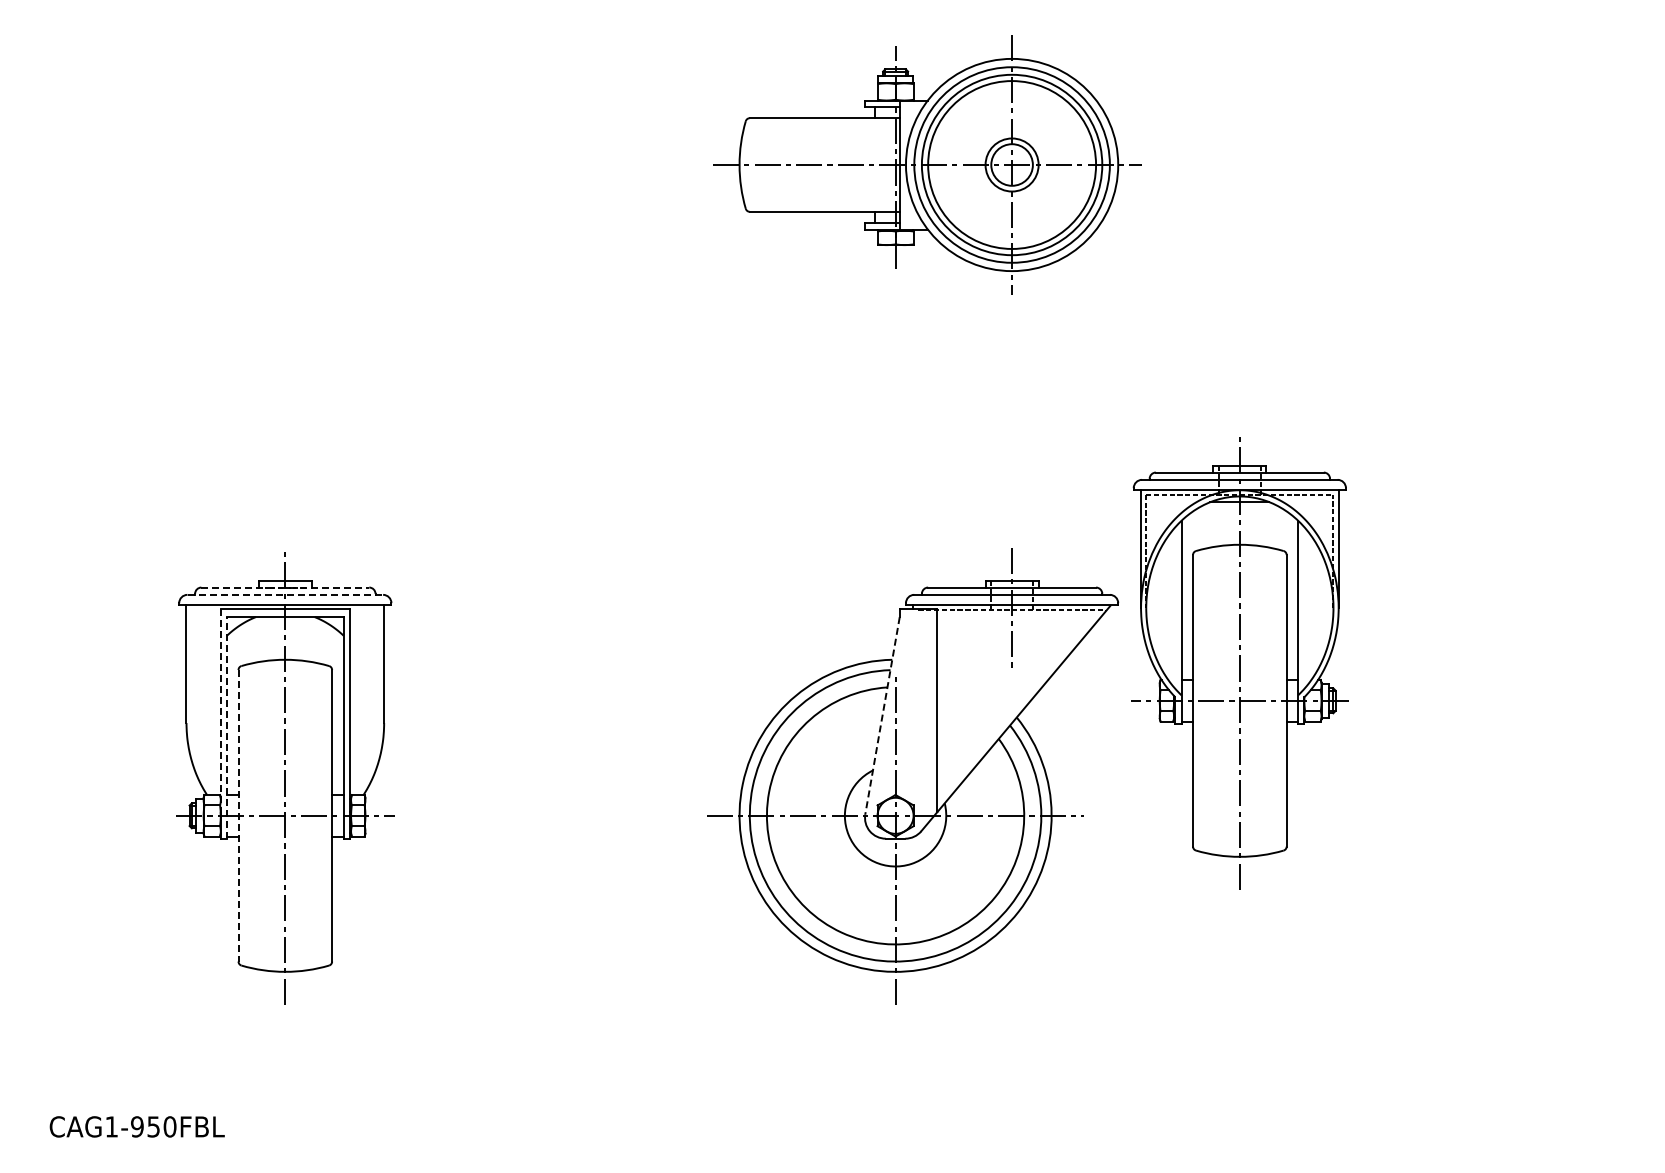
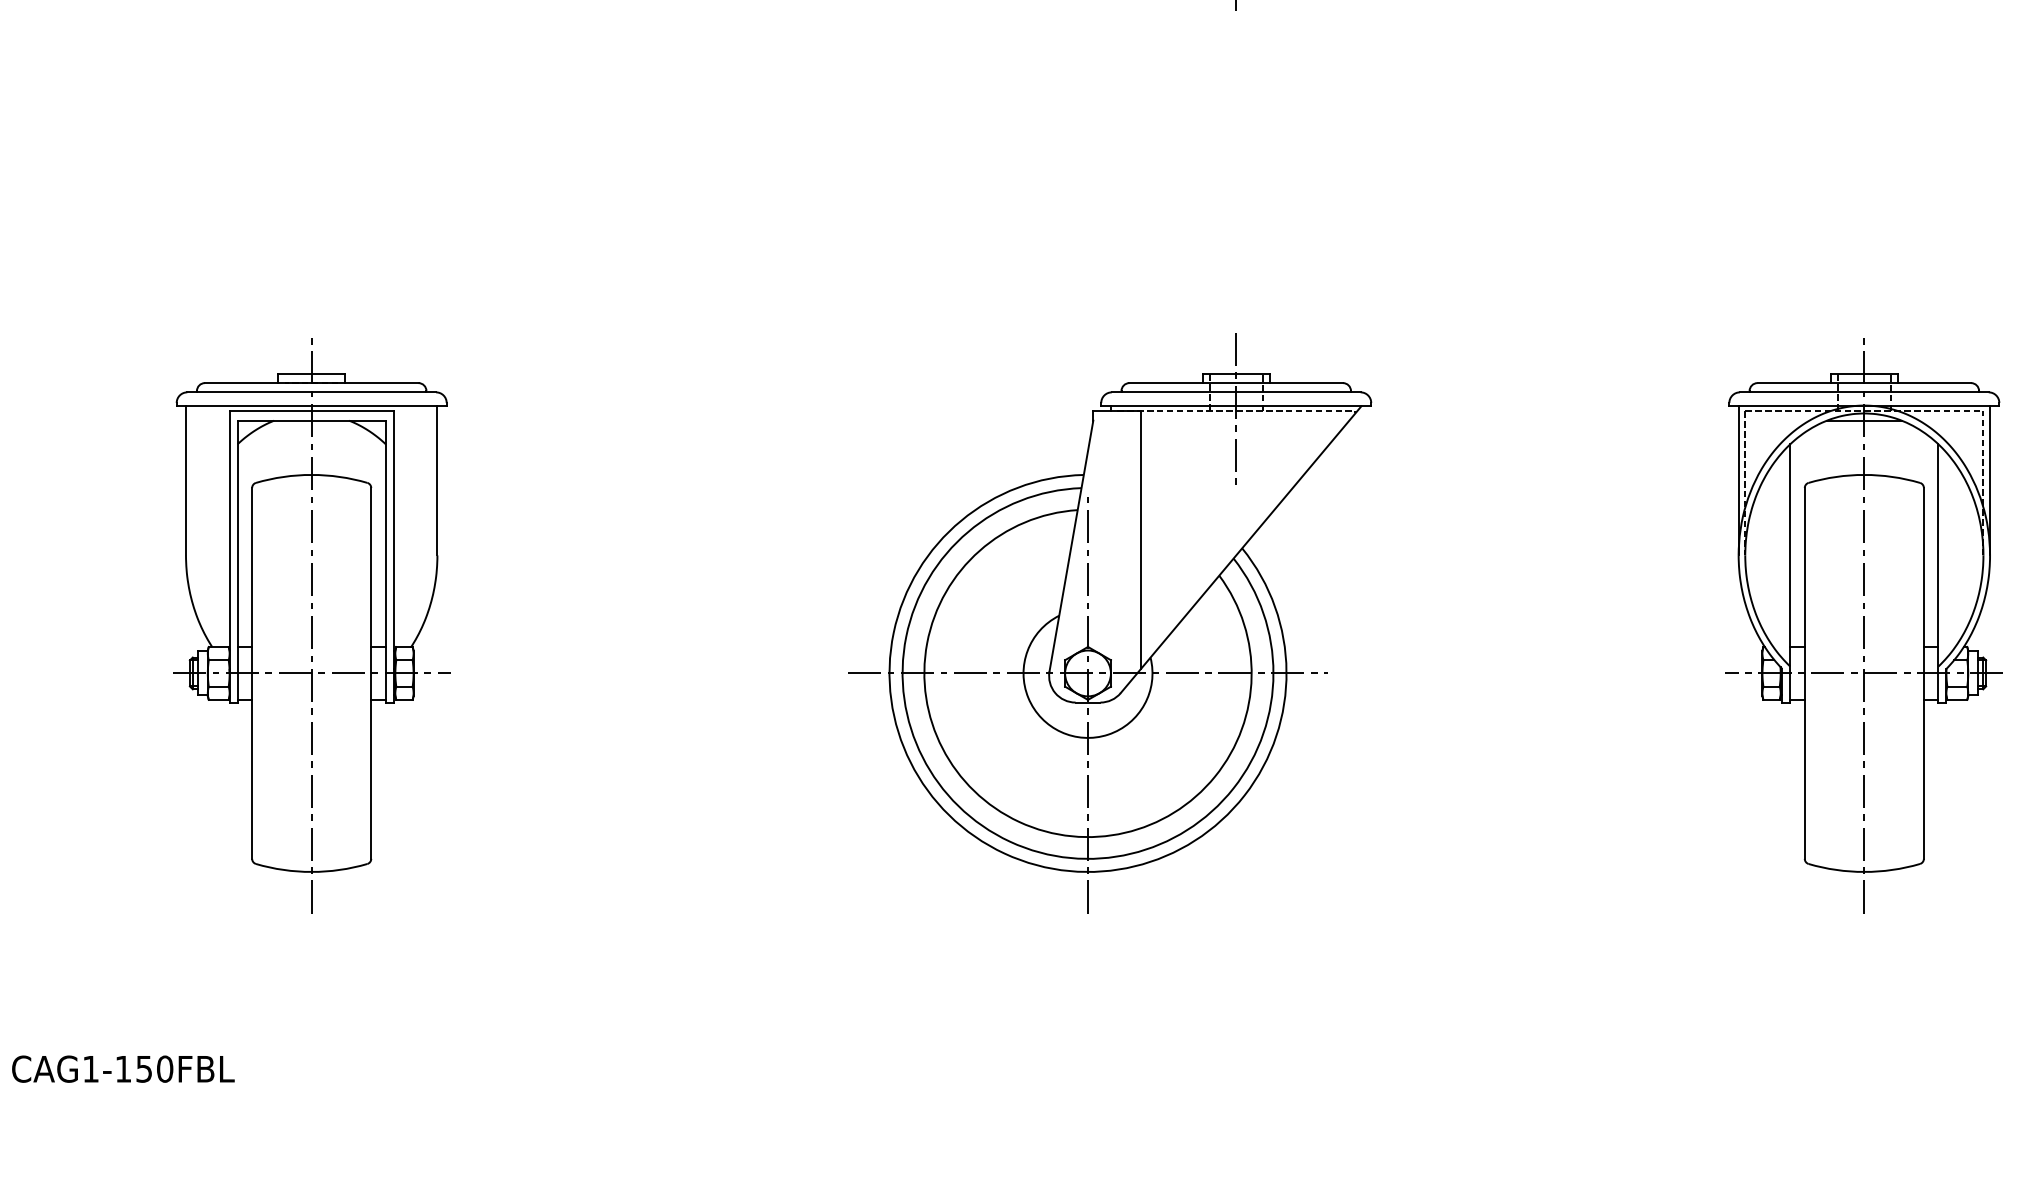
line: (285, 587) -> (311, 383), dashed -> solid
line: (285, 594) -> (311, 391), dashed -> solid
part: (1239, 663) -> (1863, 625), moved
line: (220, 711) -> (229, 540), dashed -> solid
line: (882, 716) -> (1071, 547), dashed -> solid
line: (227, 727) -> (238, 561), dashed -> solid
line: (238, 815) -> (252, 673), dashed -> solid
text: (137, 1126) -> (123, 1068), CAG1-950FBL -> CAG1-150FBL

